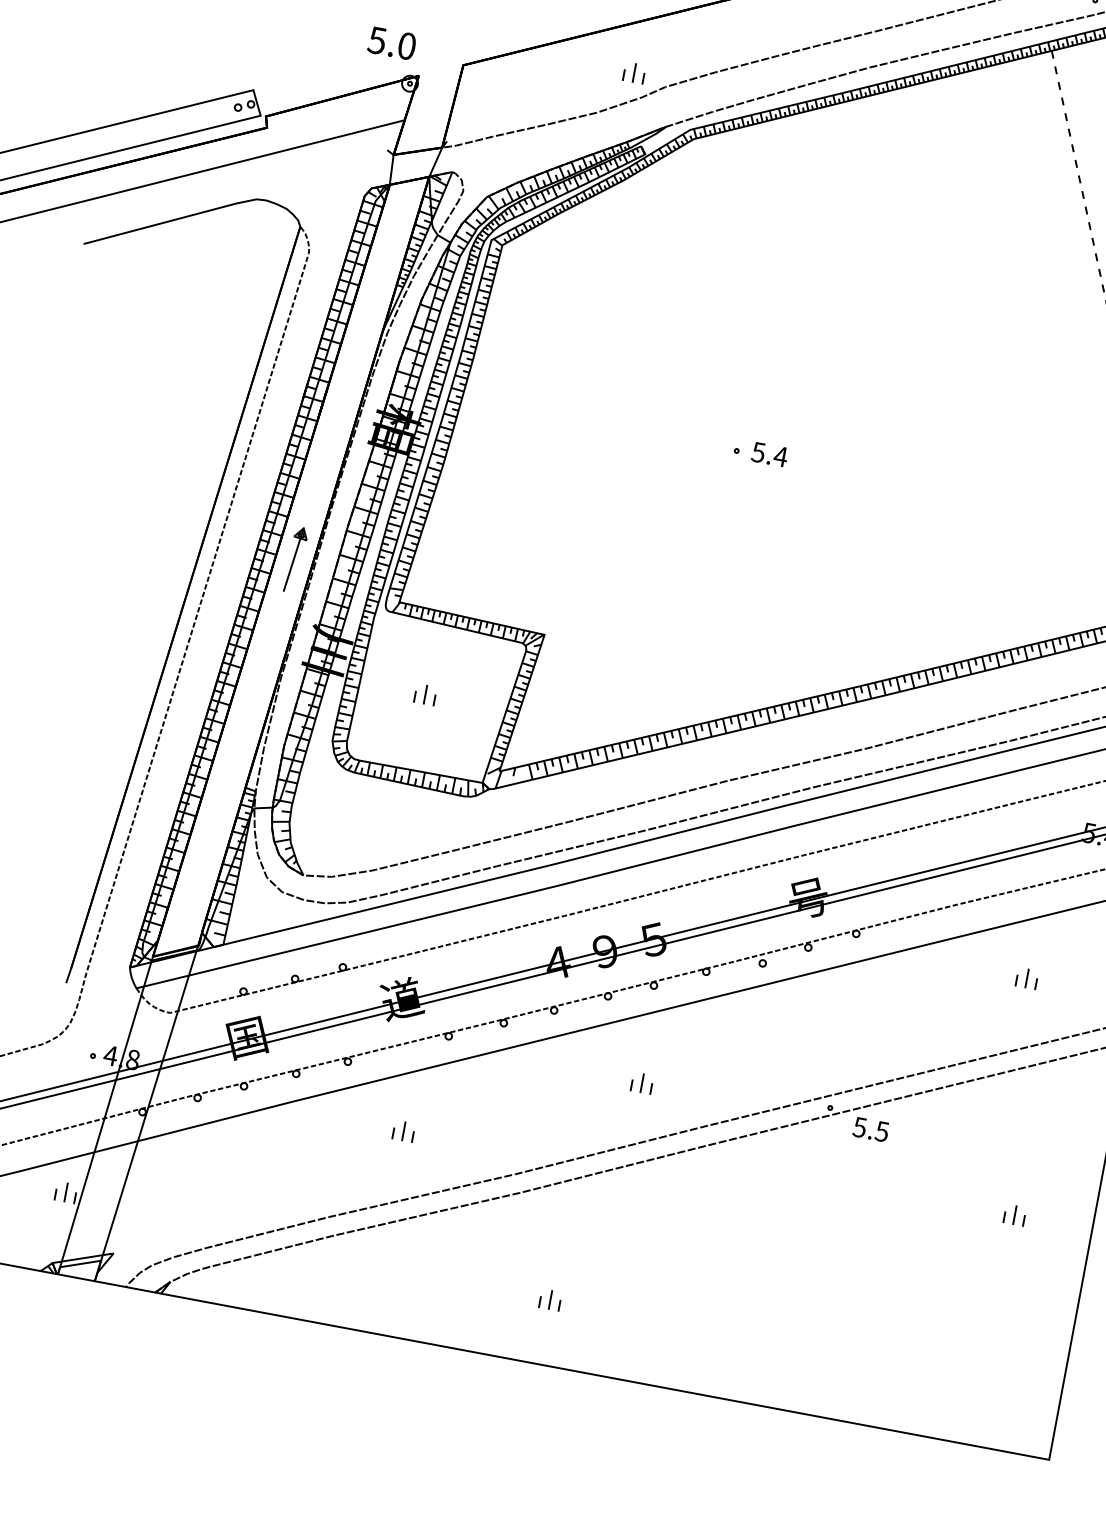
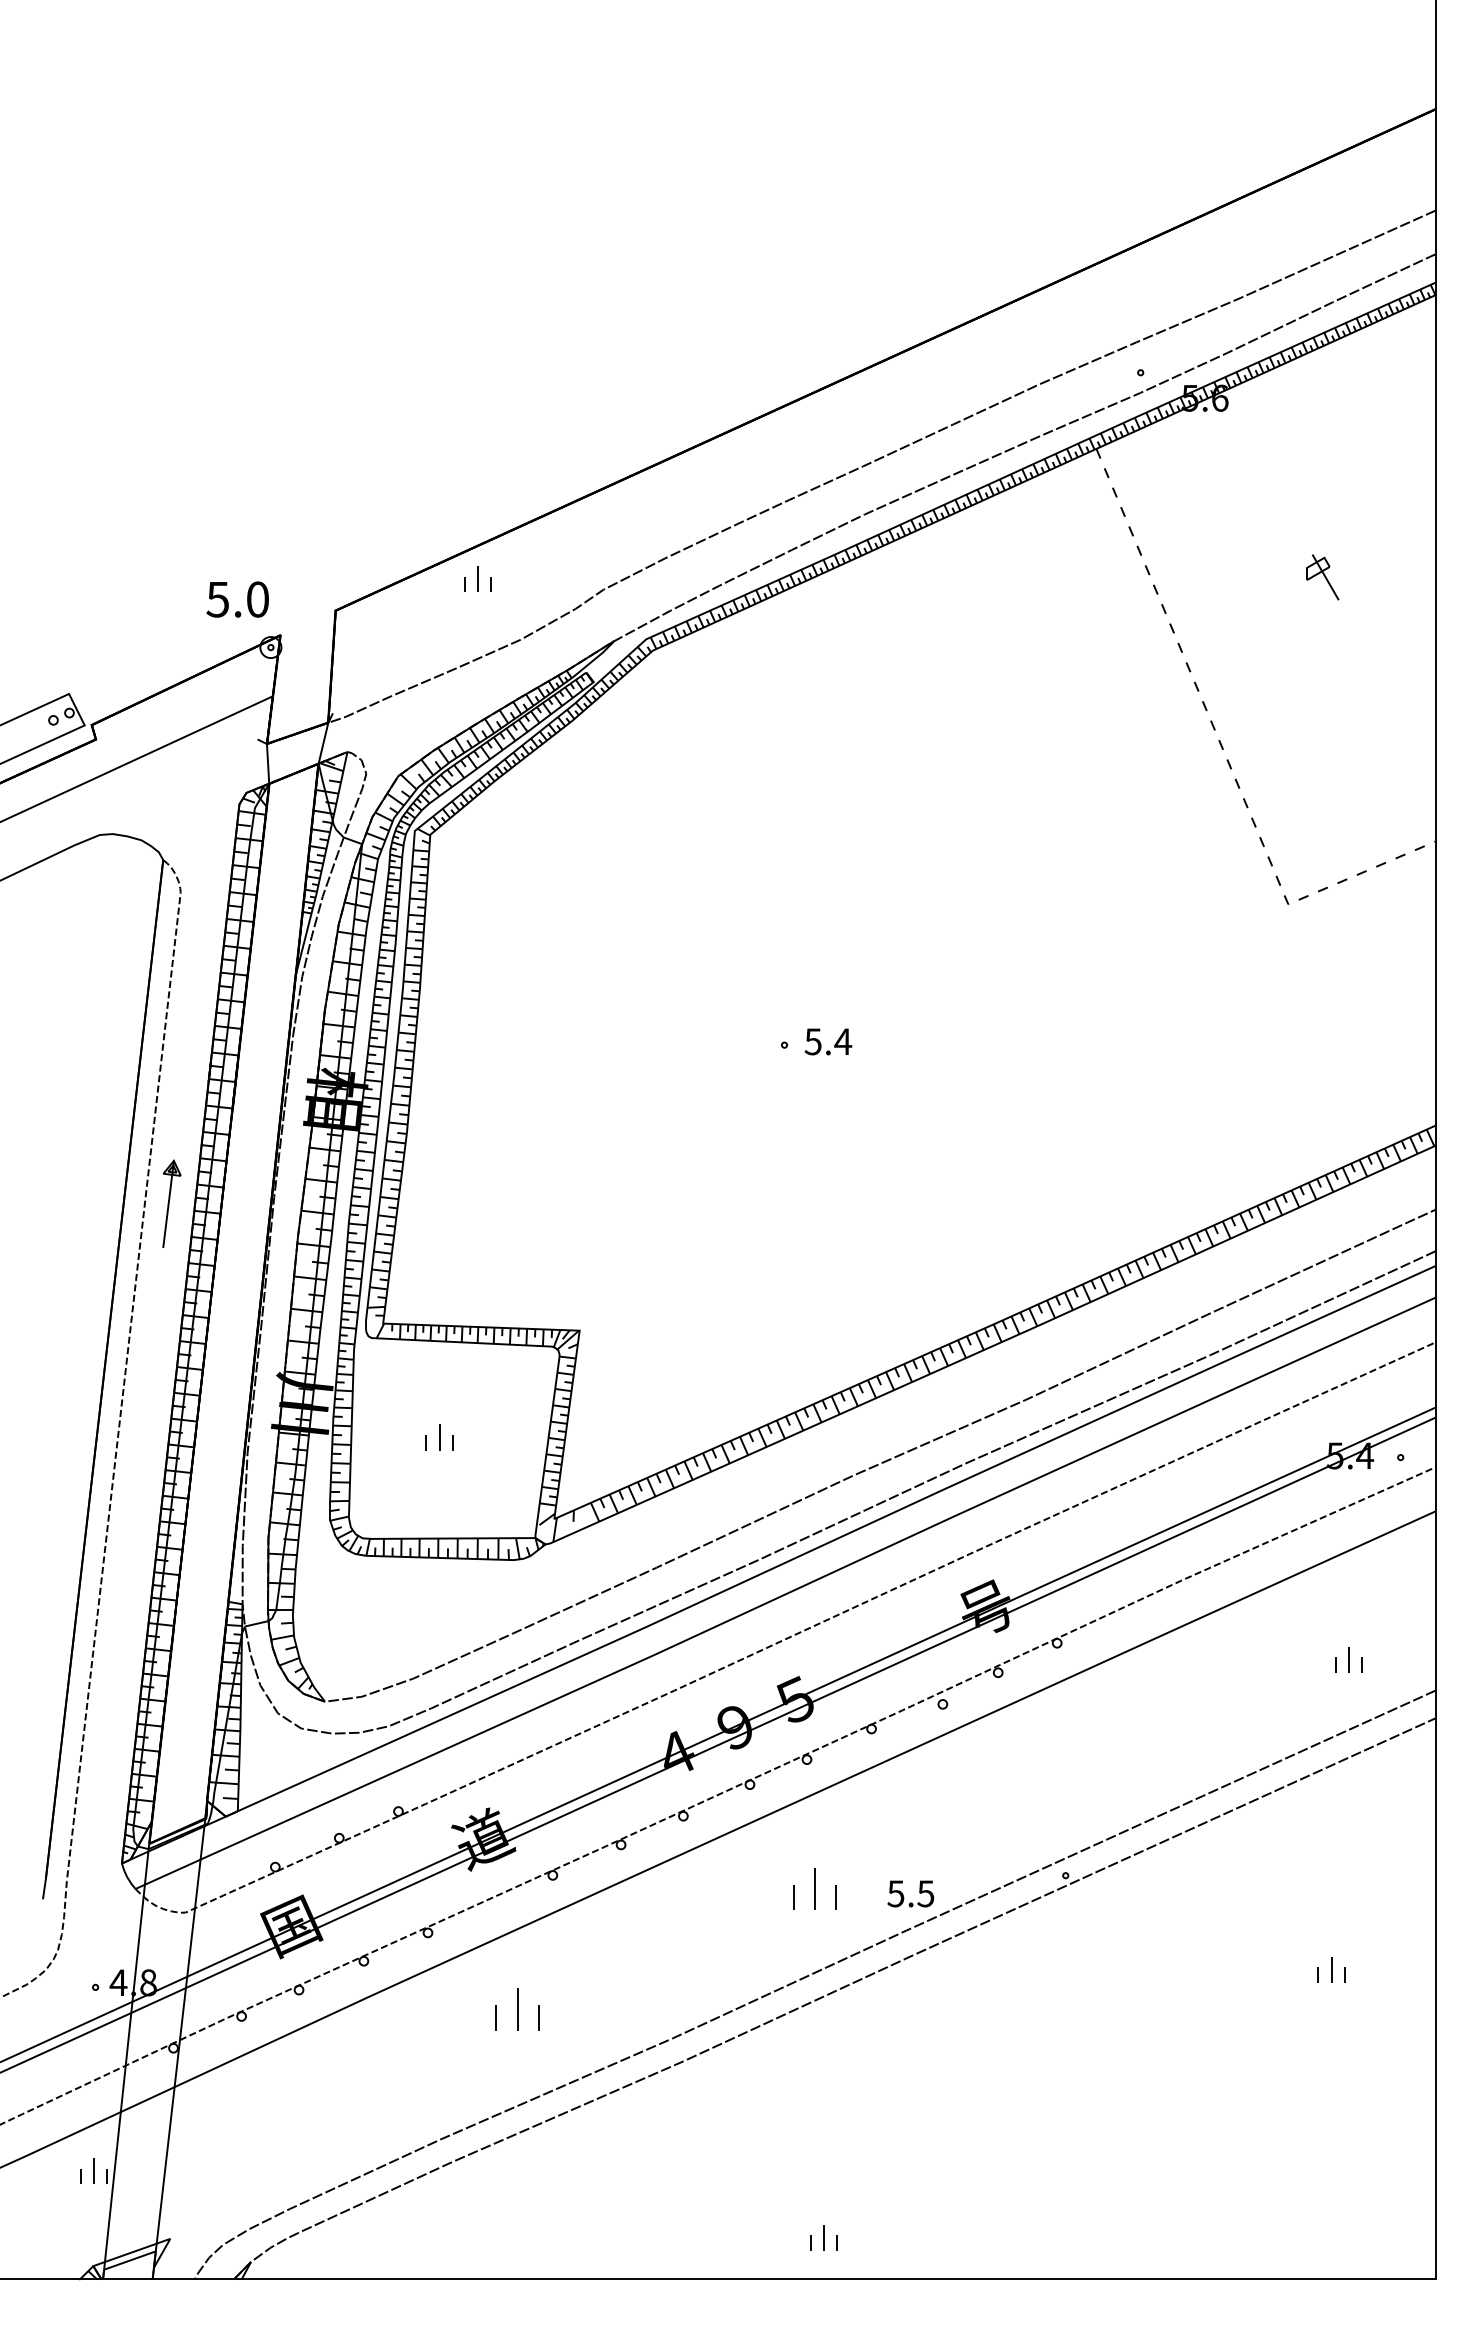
part: (634, 72) -> (477, 578), moved
part: (295, 559) -> (171, 1203), moved
part: (1026, 978) -> (1348, 1659), moved
part: (642, 1083) -> (815, 1889), size x1.6
text: (870, 1129) -> (910, 1893), moved
part: (403, 1131) -> (517, 2009), size x1.6
part: (550, 1299) -> (823, 2237), moved

